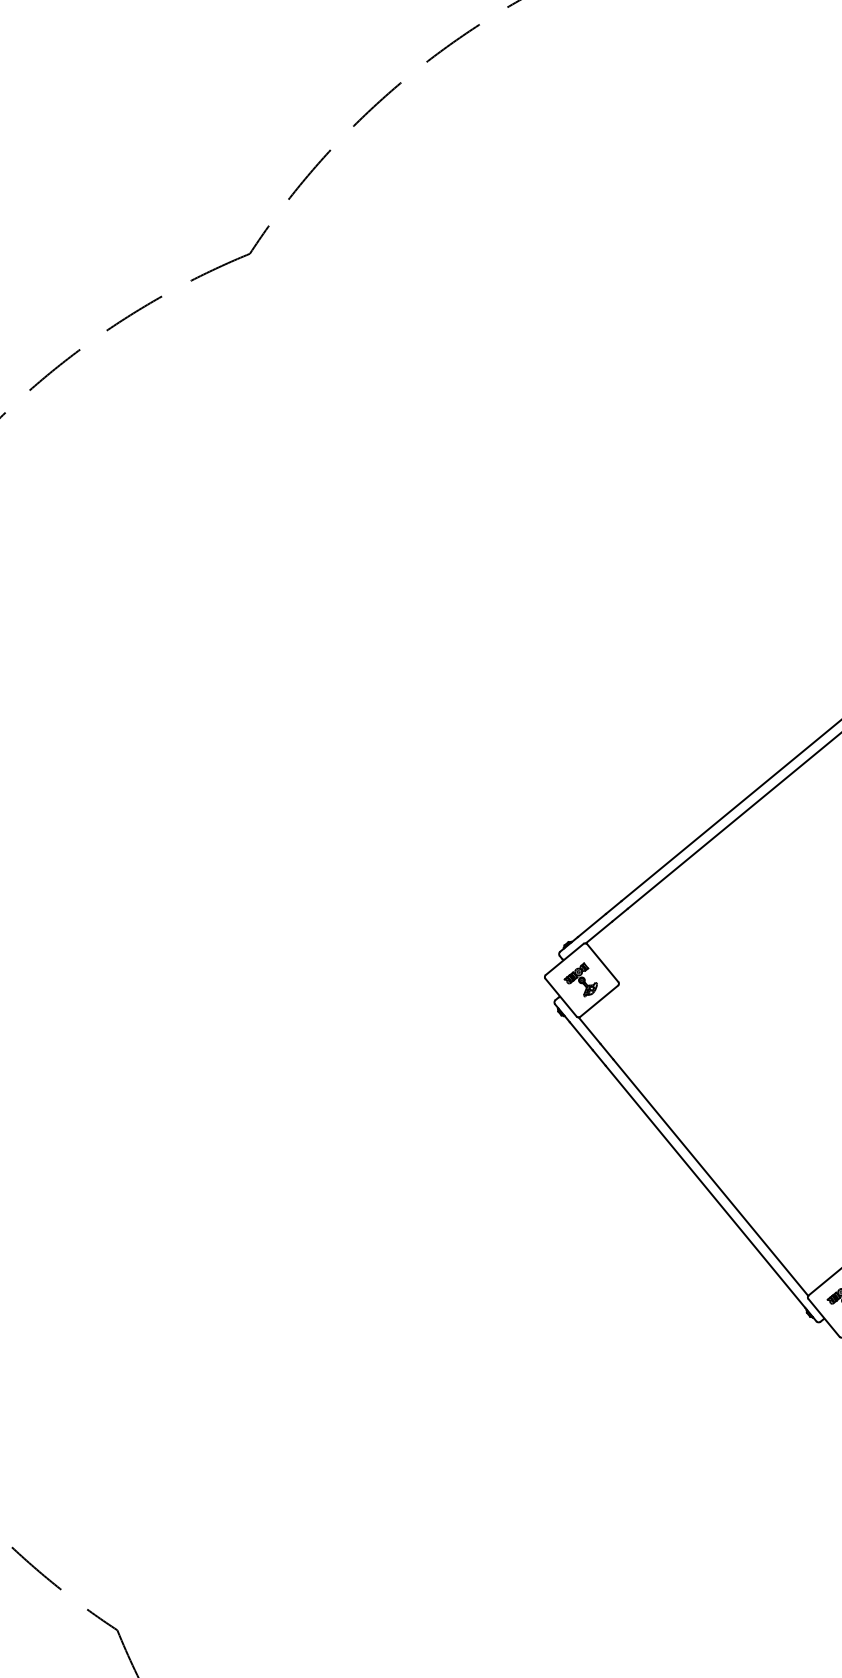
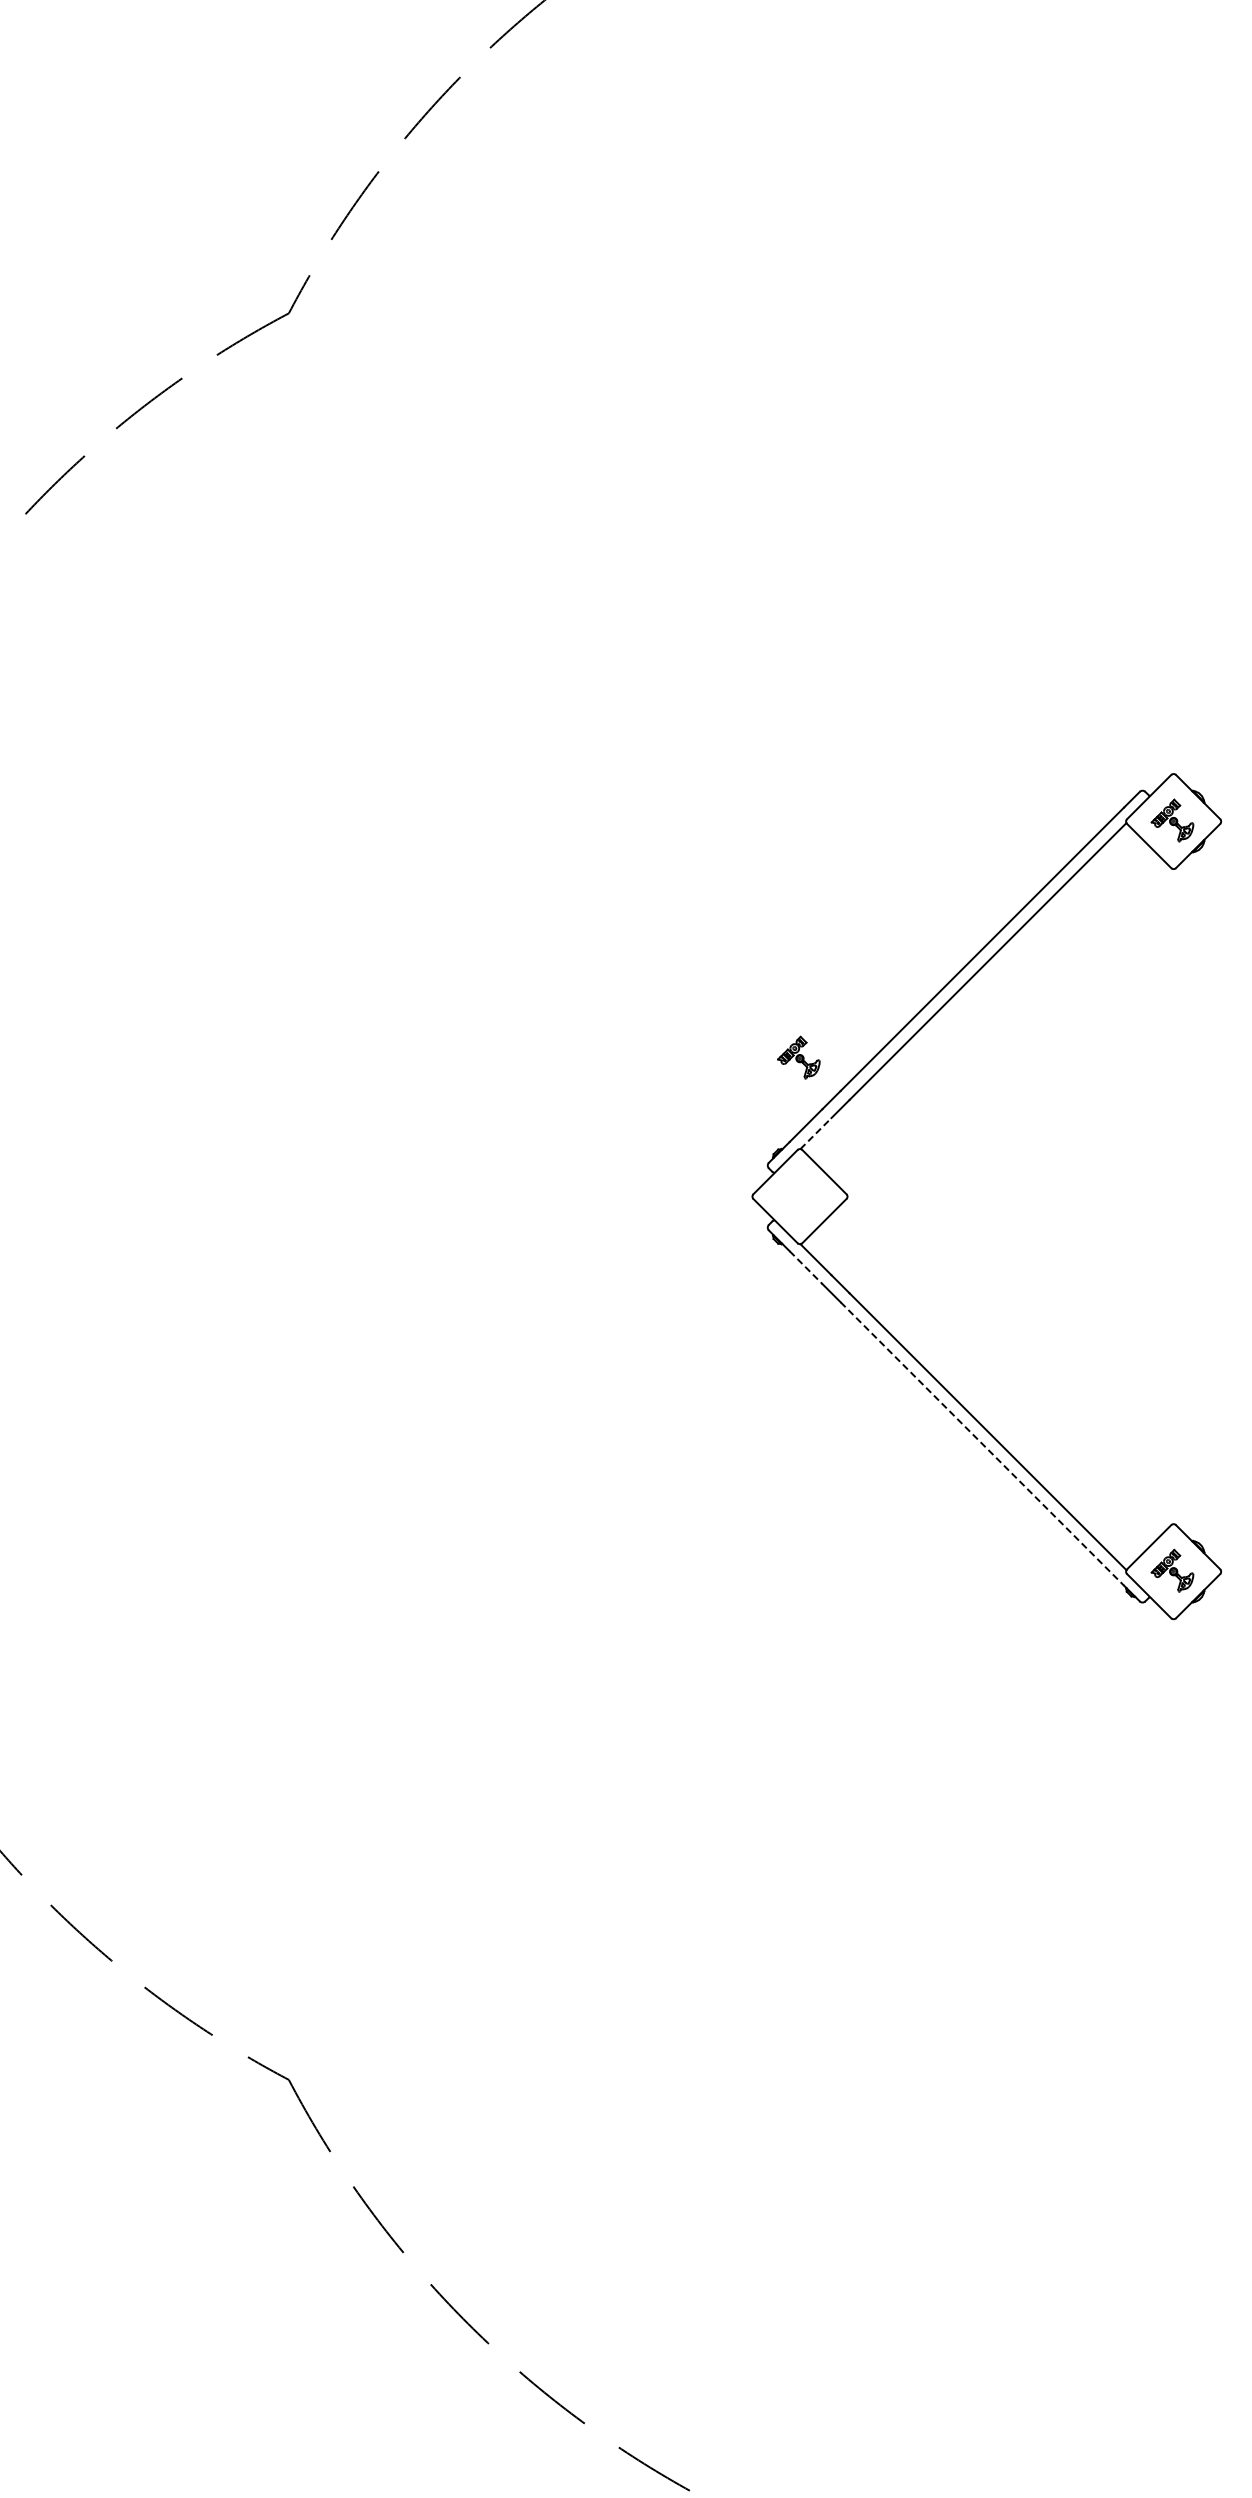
line: (598, 932) -> (815, 1133), solid -> dashed
part: (580, 979) -> (798, 1057), moved
line: (581, 1036) -> (806, 1267), solid -> dashed
line: (705, 1187) -> (982, 1444), solid -> dashed

